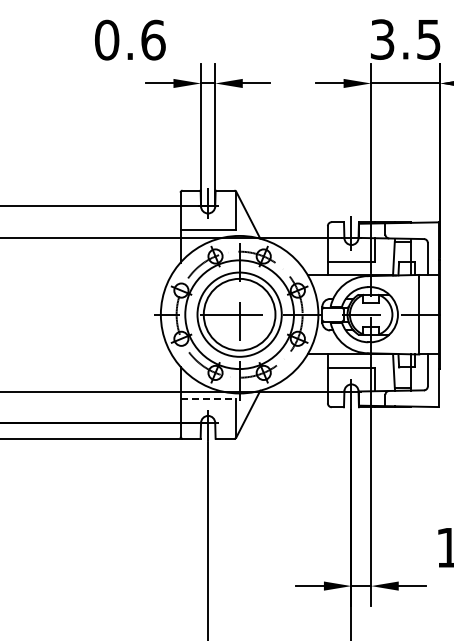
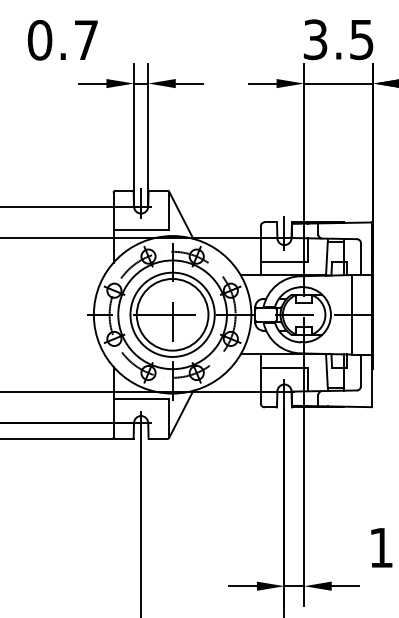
text: (153, 39) -> (86, 39), 0.6 -> 0.7
line: (208, 399) -> (141, 399), dashed -> solid

